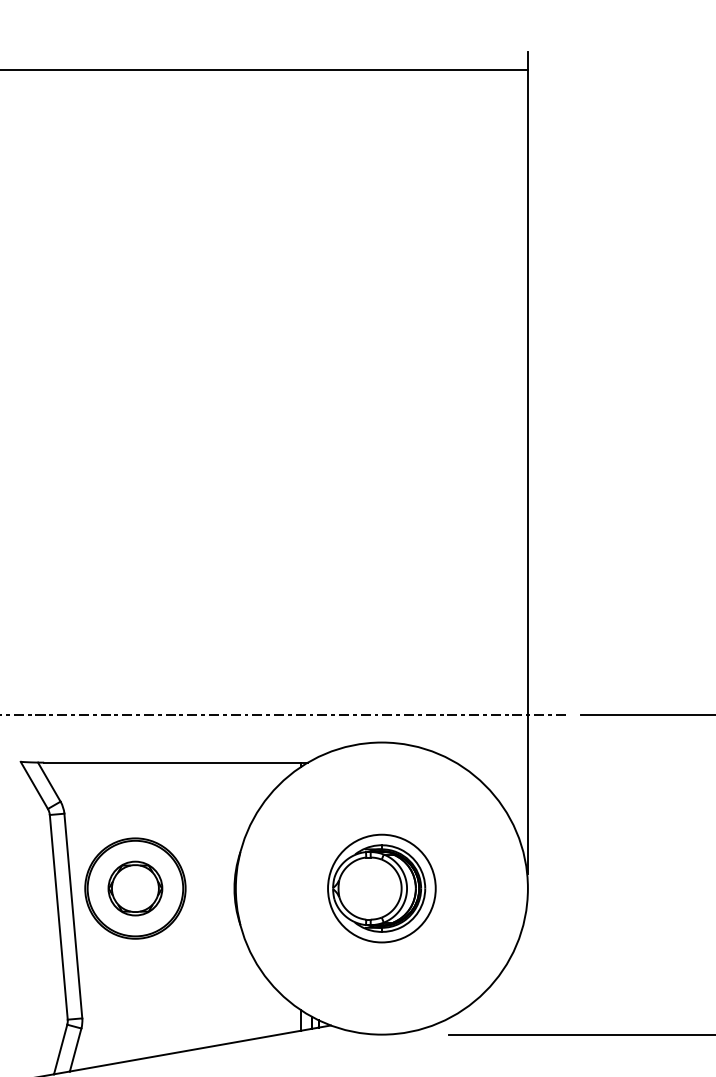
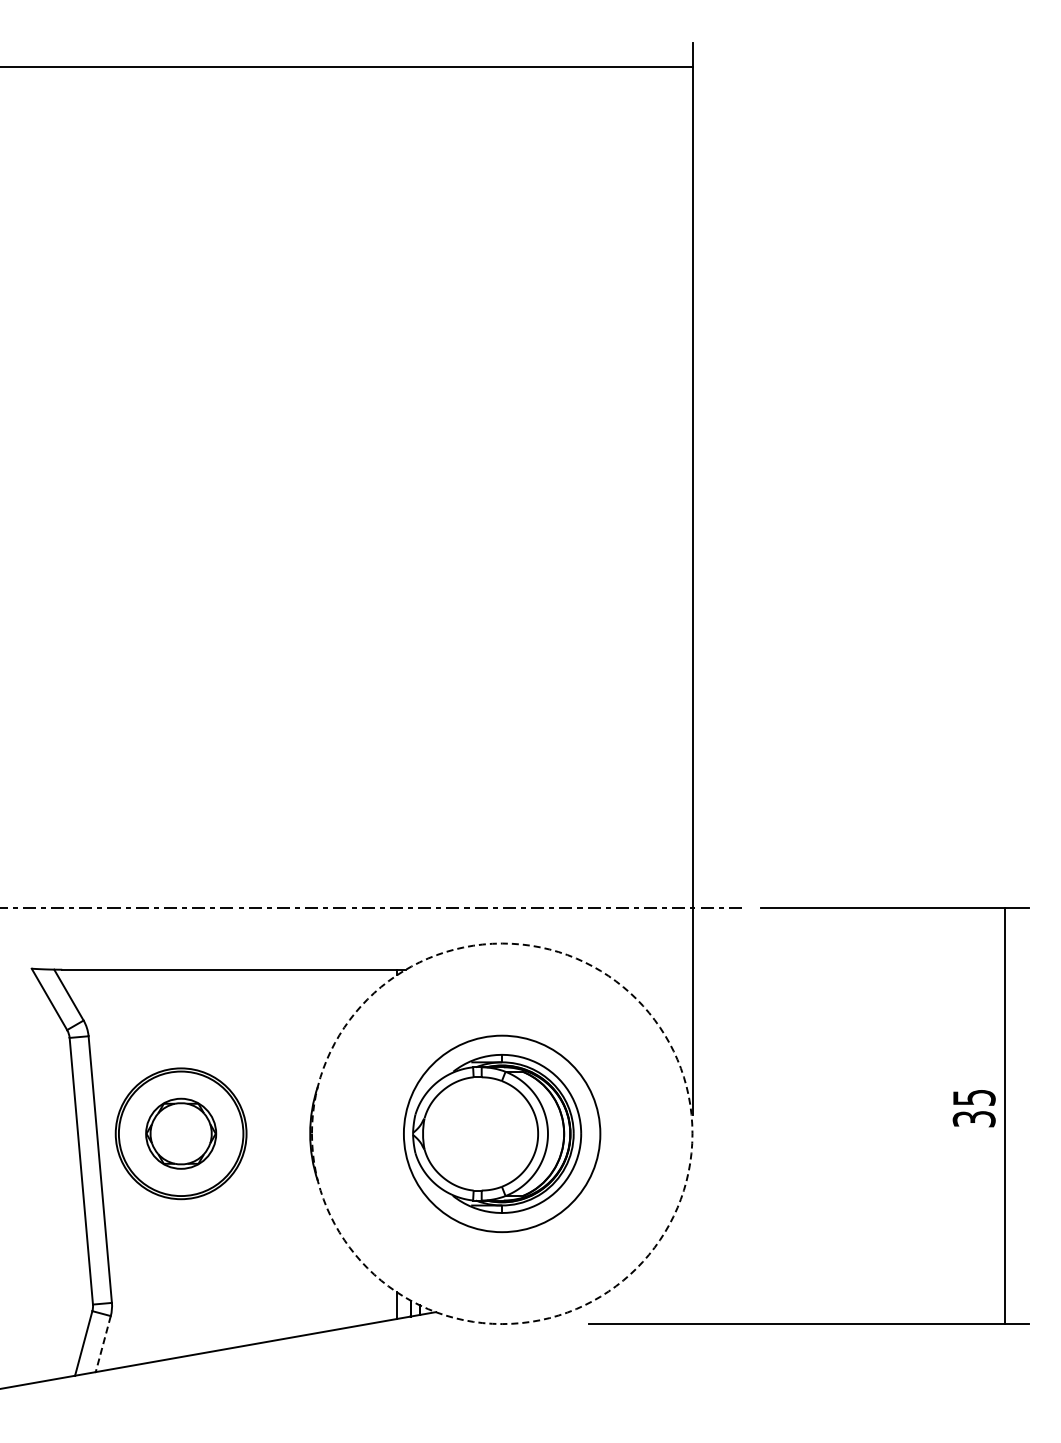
circle: (381, 888) -> (501, 1133), solid -> dashed
part: (382, 888) -> (502, 1133), size x1.4
line: (75, 1050) -> (103, 1344), solid -> dashed

